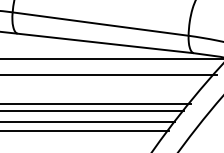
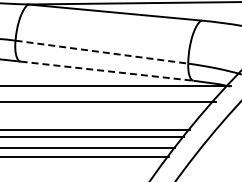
arc: (100, 24) -> (101, 52), solid -> dashed
line: (105, 43) -> (106, 71), solid -> dashed

